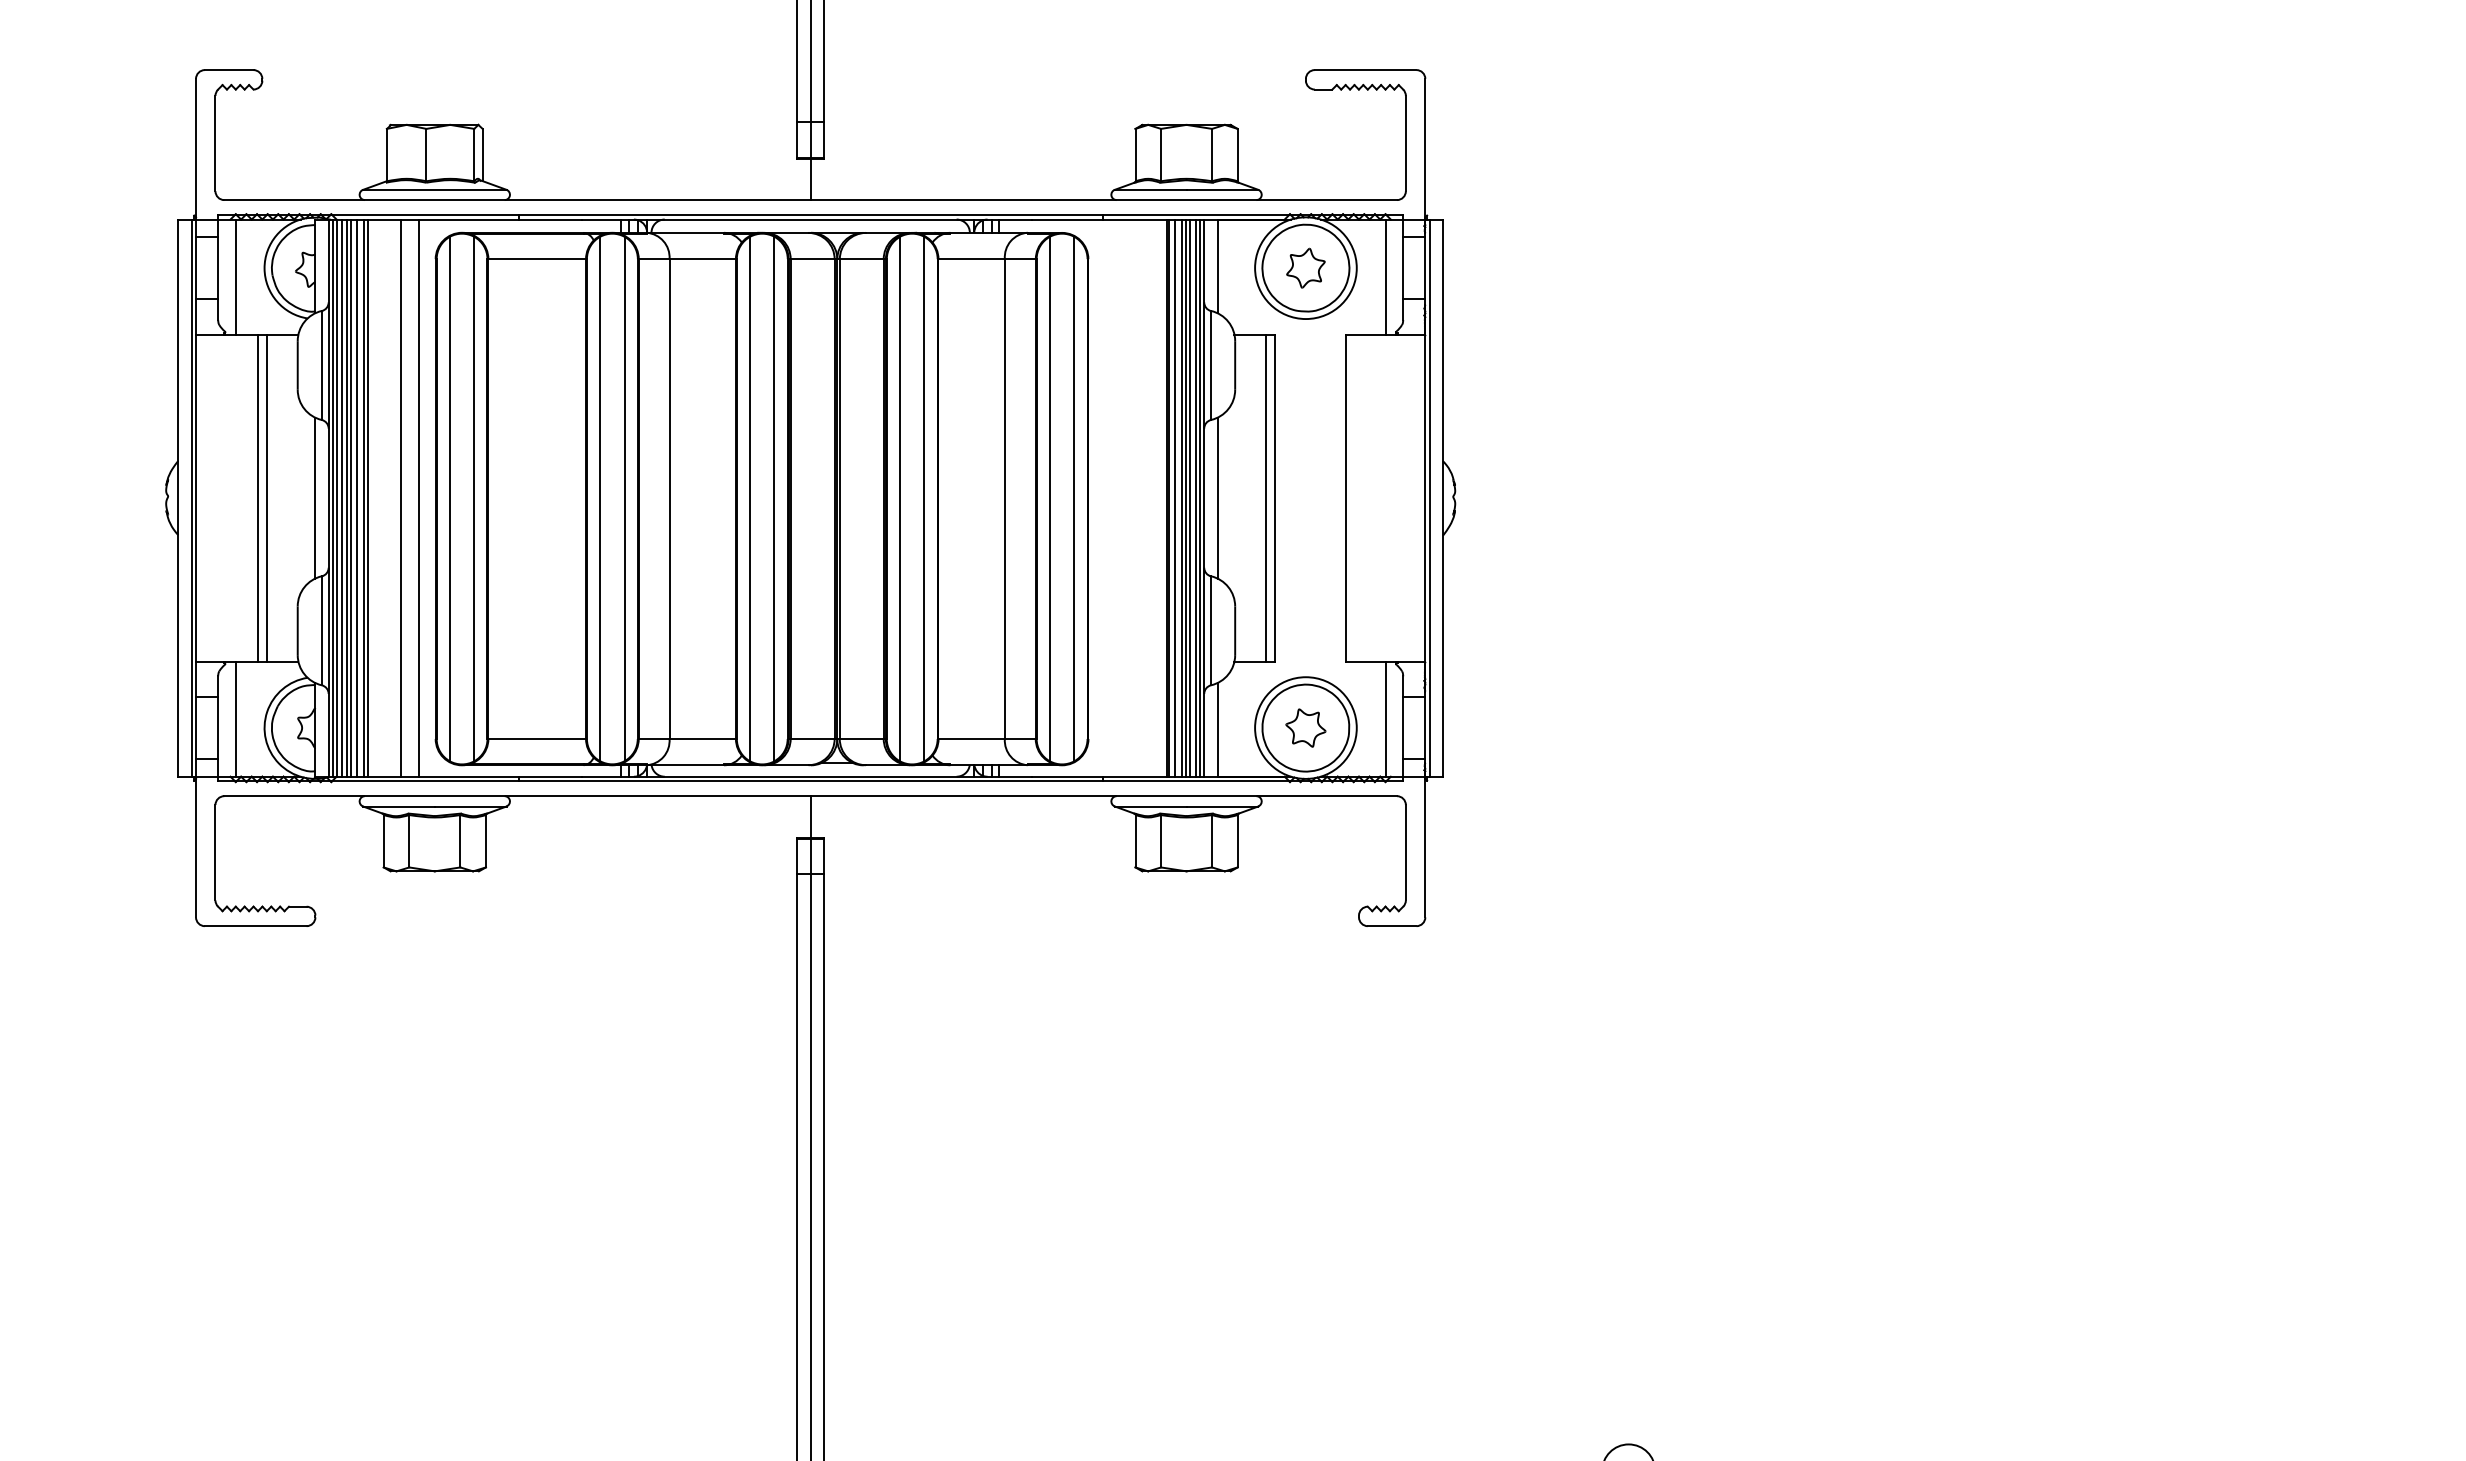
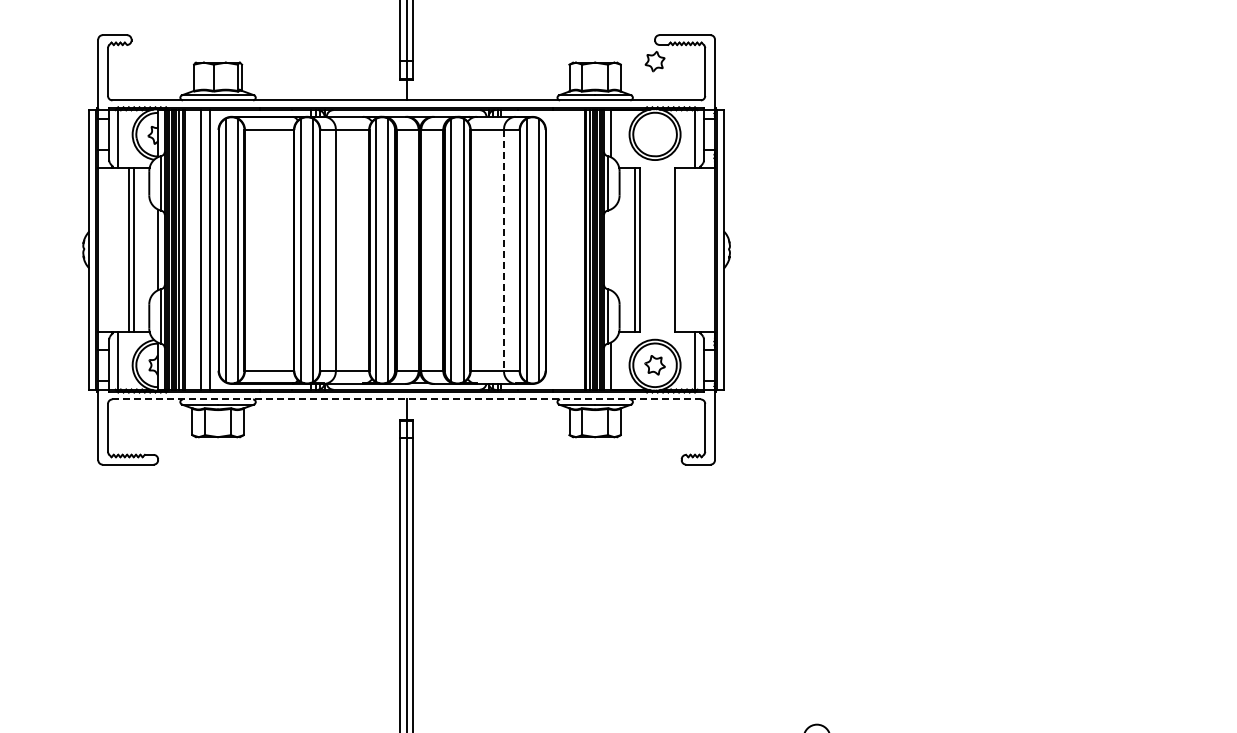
part: (1304, 268) -> (654, 61), moved
line: (1217, 497) -> (610, 249), removed
line: (1005, 499) -> (504, 250), solid -> dashed
line: (812, 796) -> (407, 399), solid -> dashed

